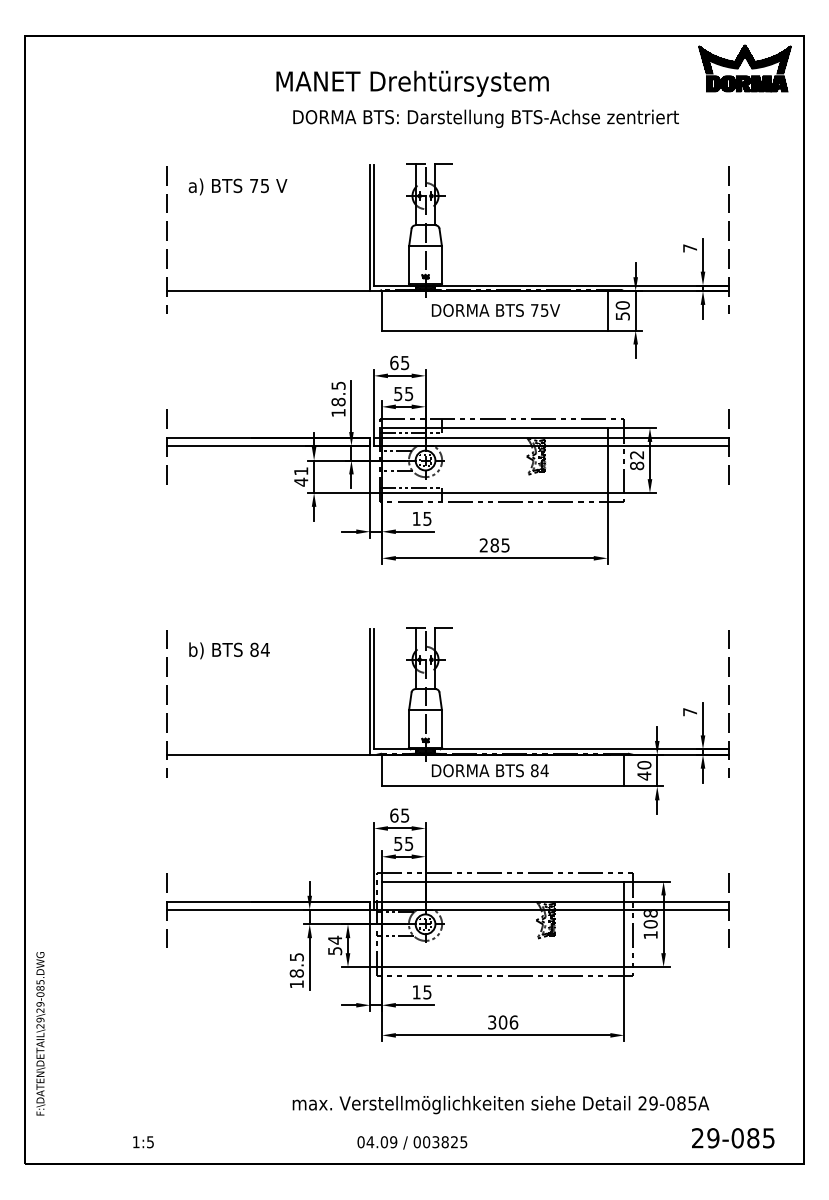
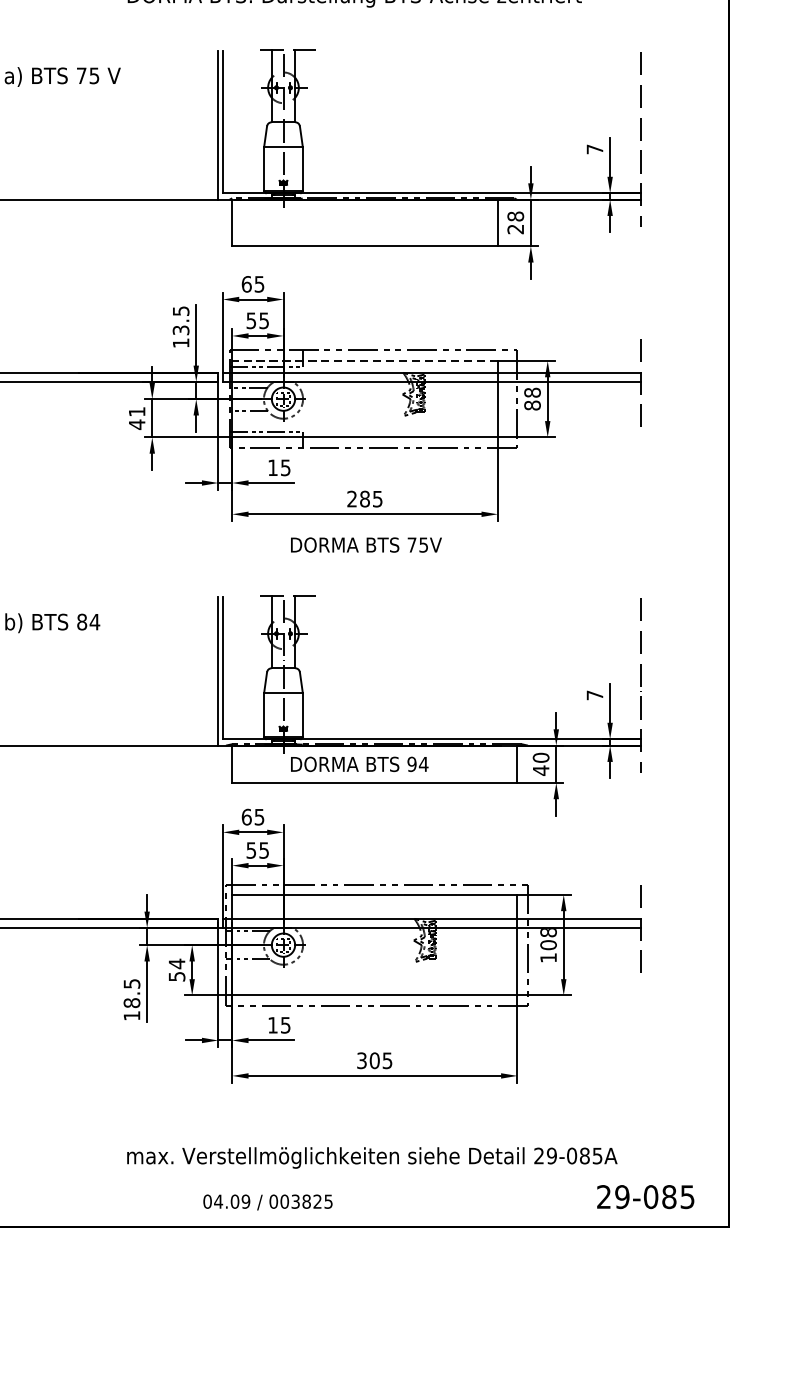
text: (495, 310) -> (365, 545), moved
text: (622, 310) -> (515, 222), 50 -> 28
text: (338, 401) -> (181, 329), 18.5 -> 13.5
line: (494, 428) -> (364, 361), solid -> dashed
text: (637, 454) -> (533, 392), 82 -> 88
text: (534, 770) -> (411, 764), 84 -> 94
text: (513, 1022) -> (387, 1060), 306 -> 305

